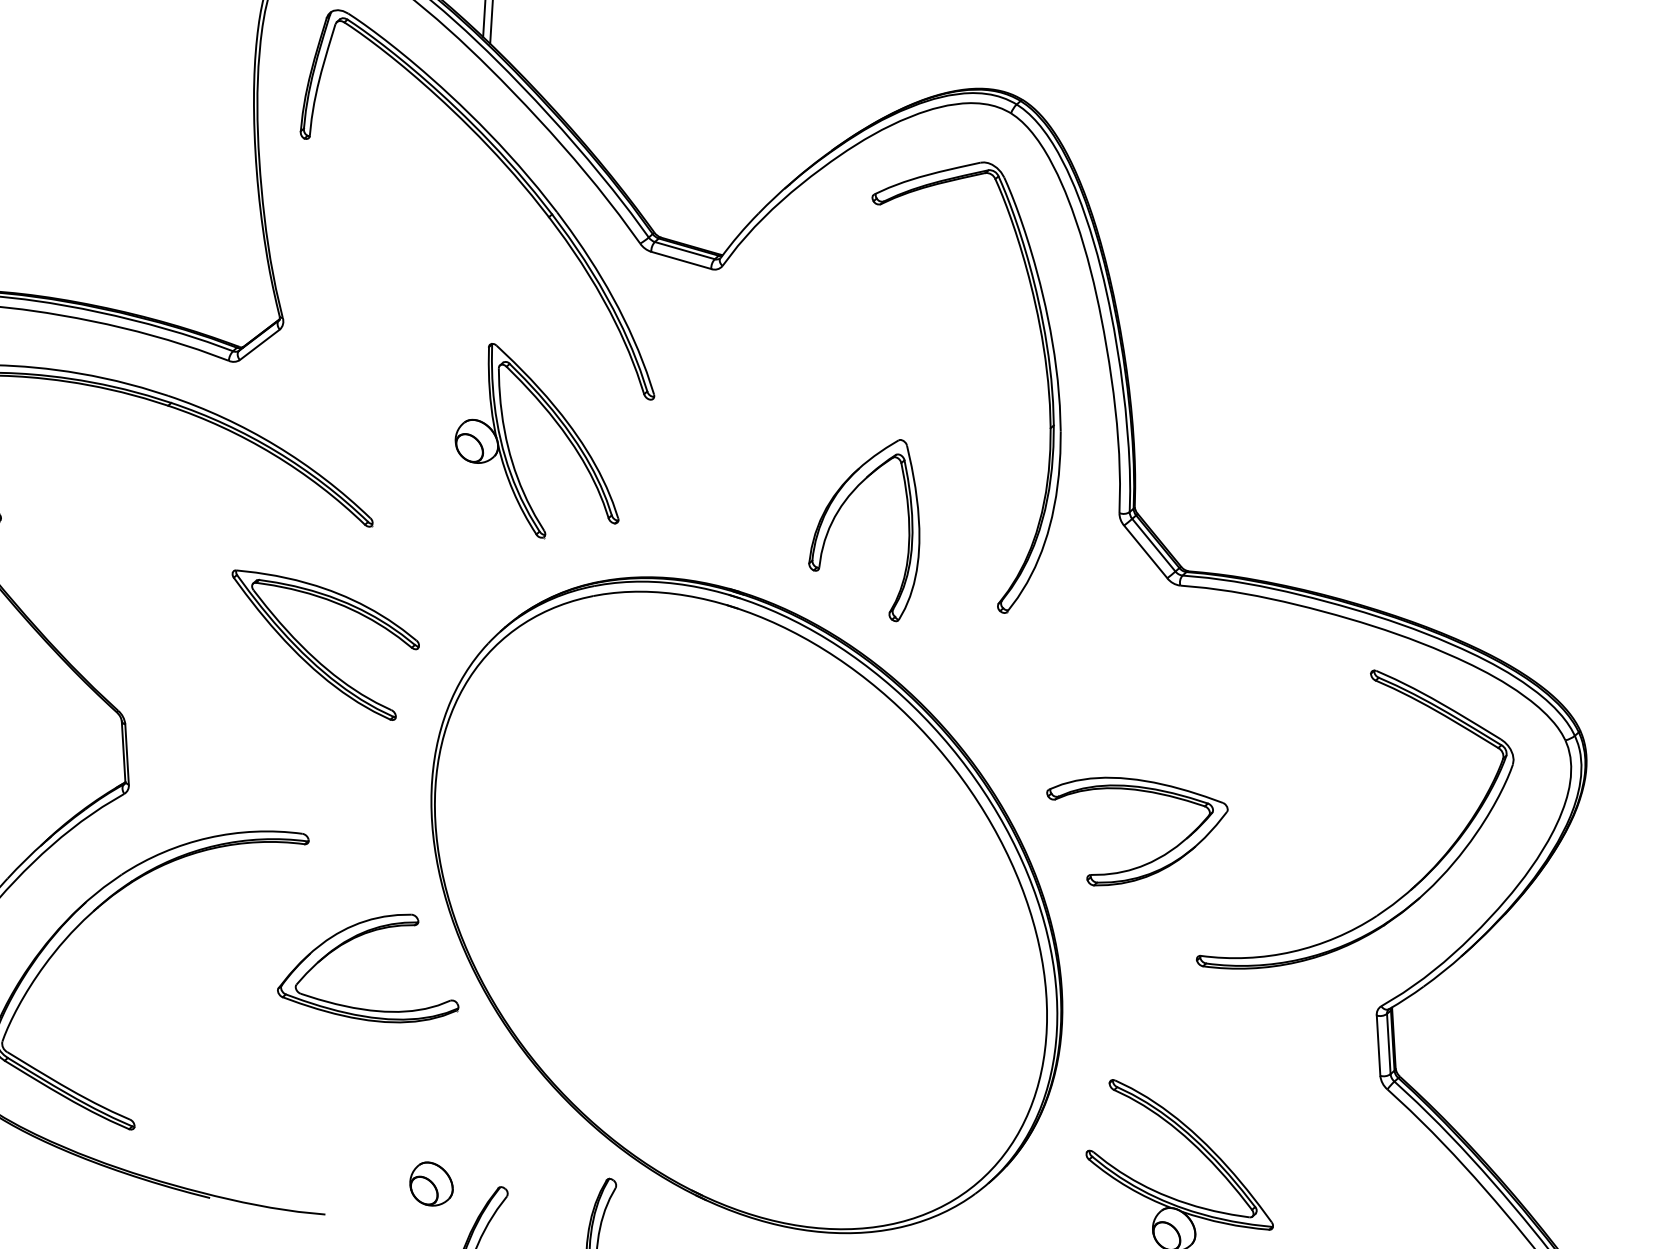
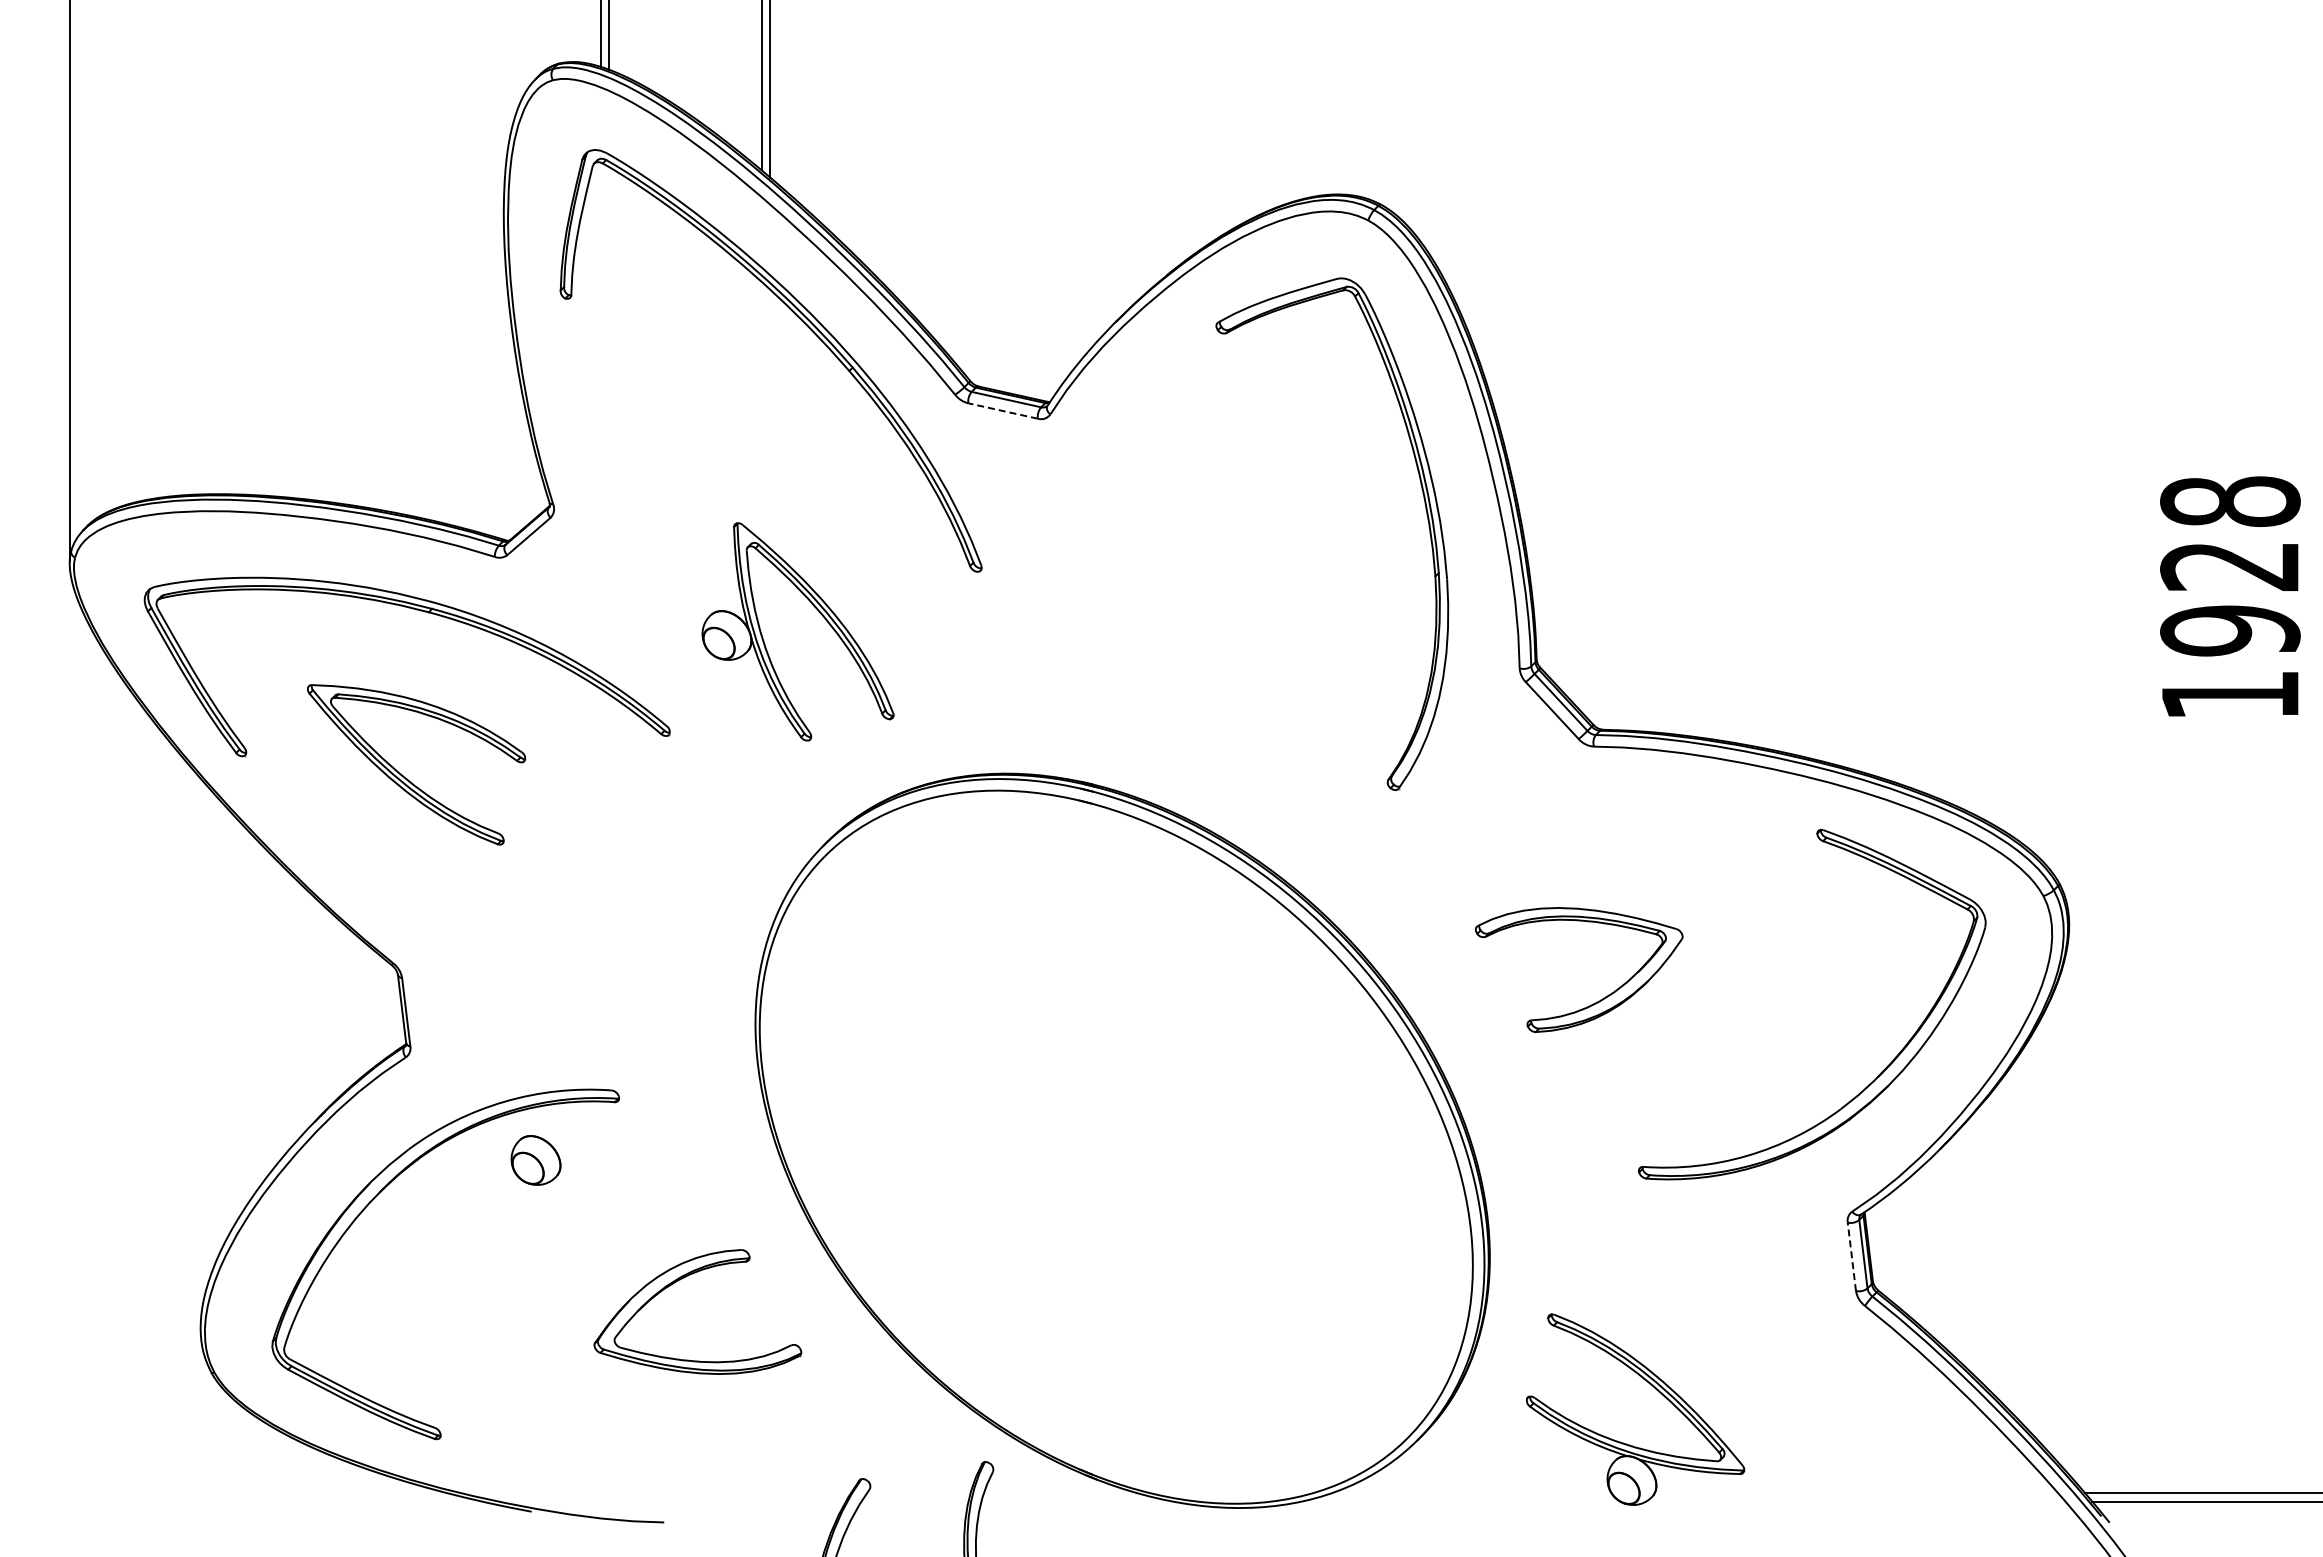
line: (681, 260) -> (1003, 411), solid -> dashed
part: (559, 427) -> (819, 613), moved
part: (838, 512) -> (1199, 687), removed
part: (314, 656) -> (406, 777), moved
part: (1147, 862) -> (1595, 1002), moved
part: (358, 937) -> (682, 1279), moved
line: (1378, 1045) -> (1851, 1256), solid -> dashed
part: (431, 1184) -> (535, 1160), moved

